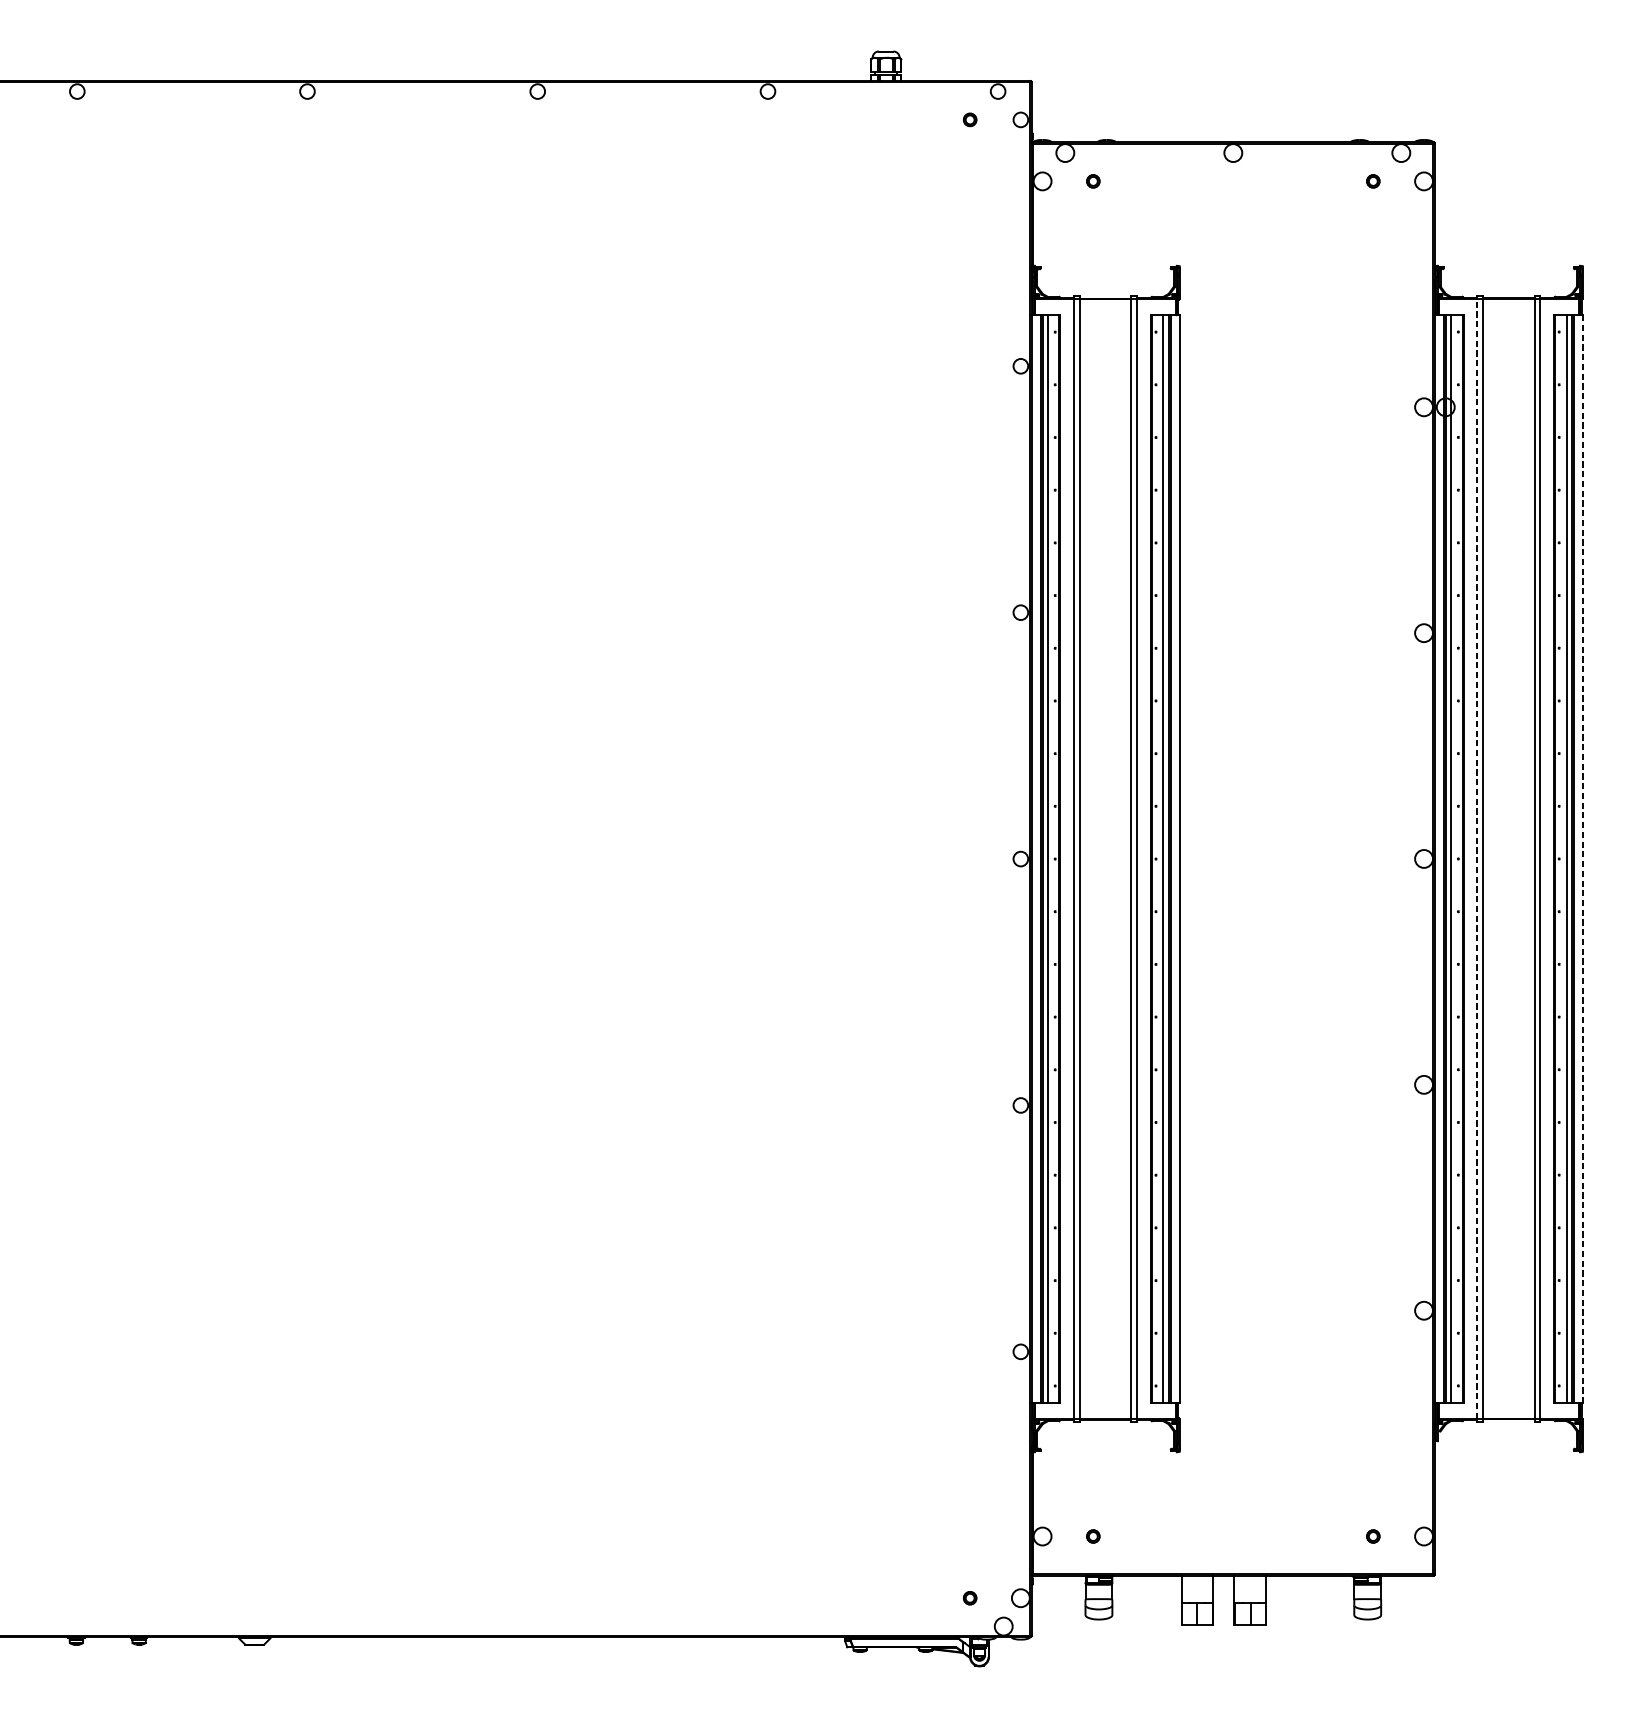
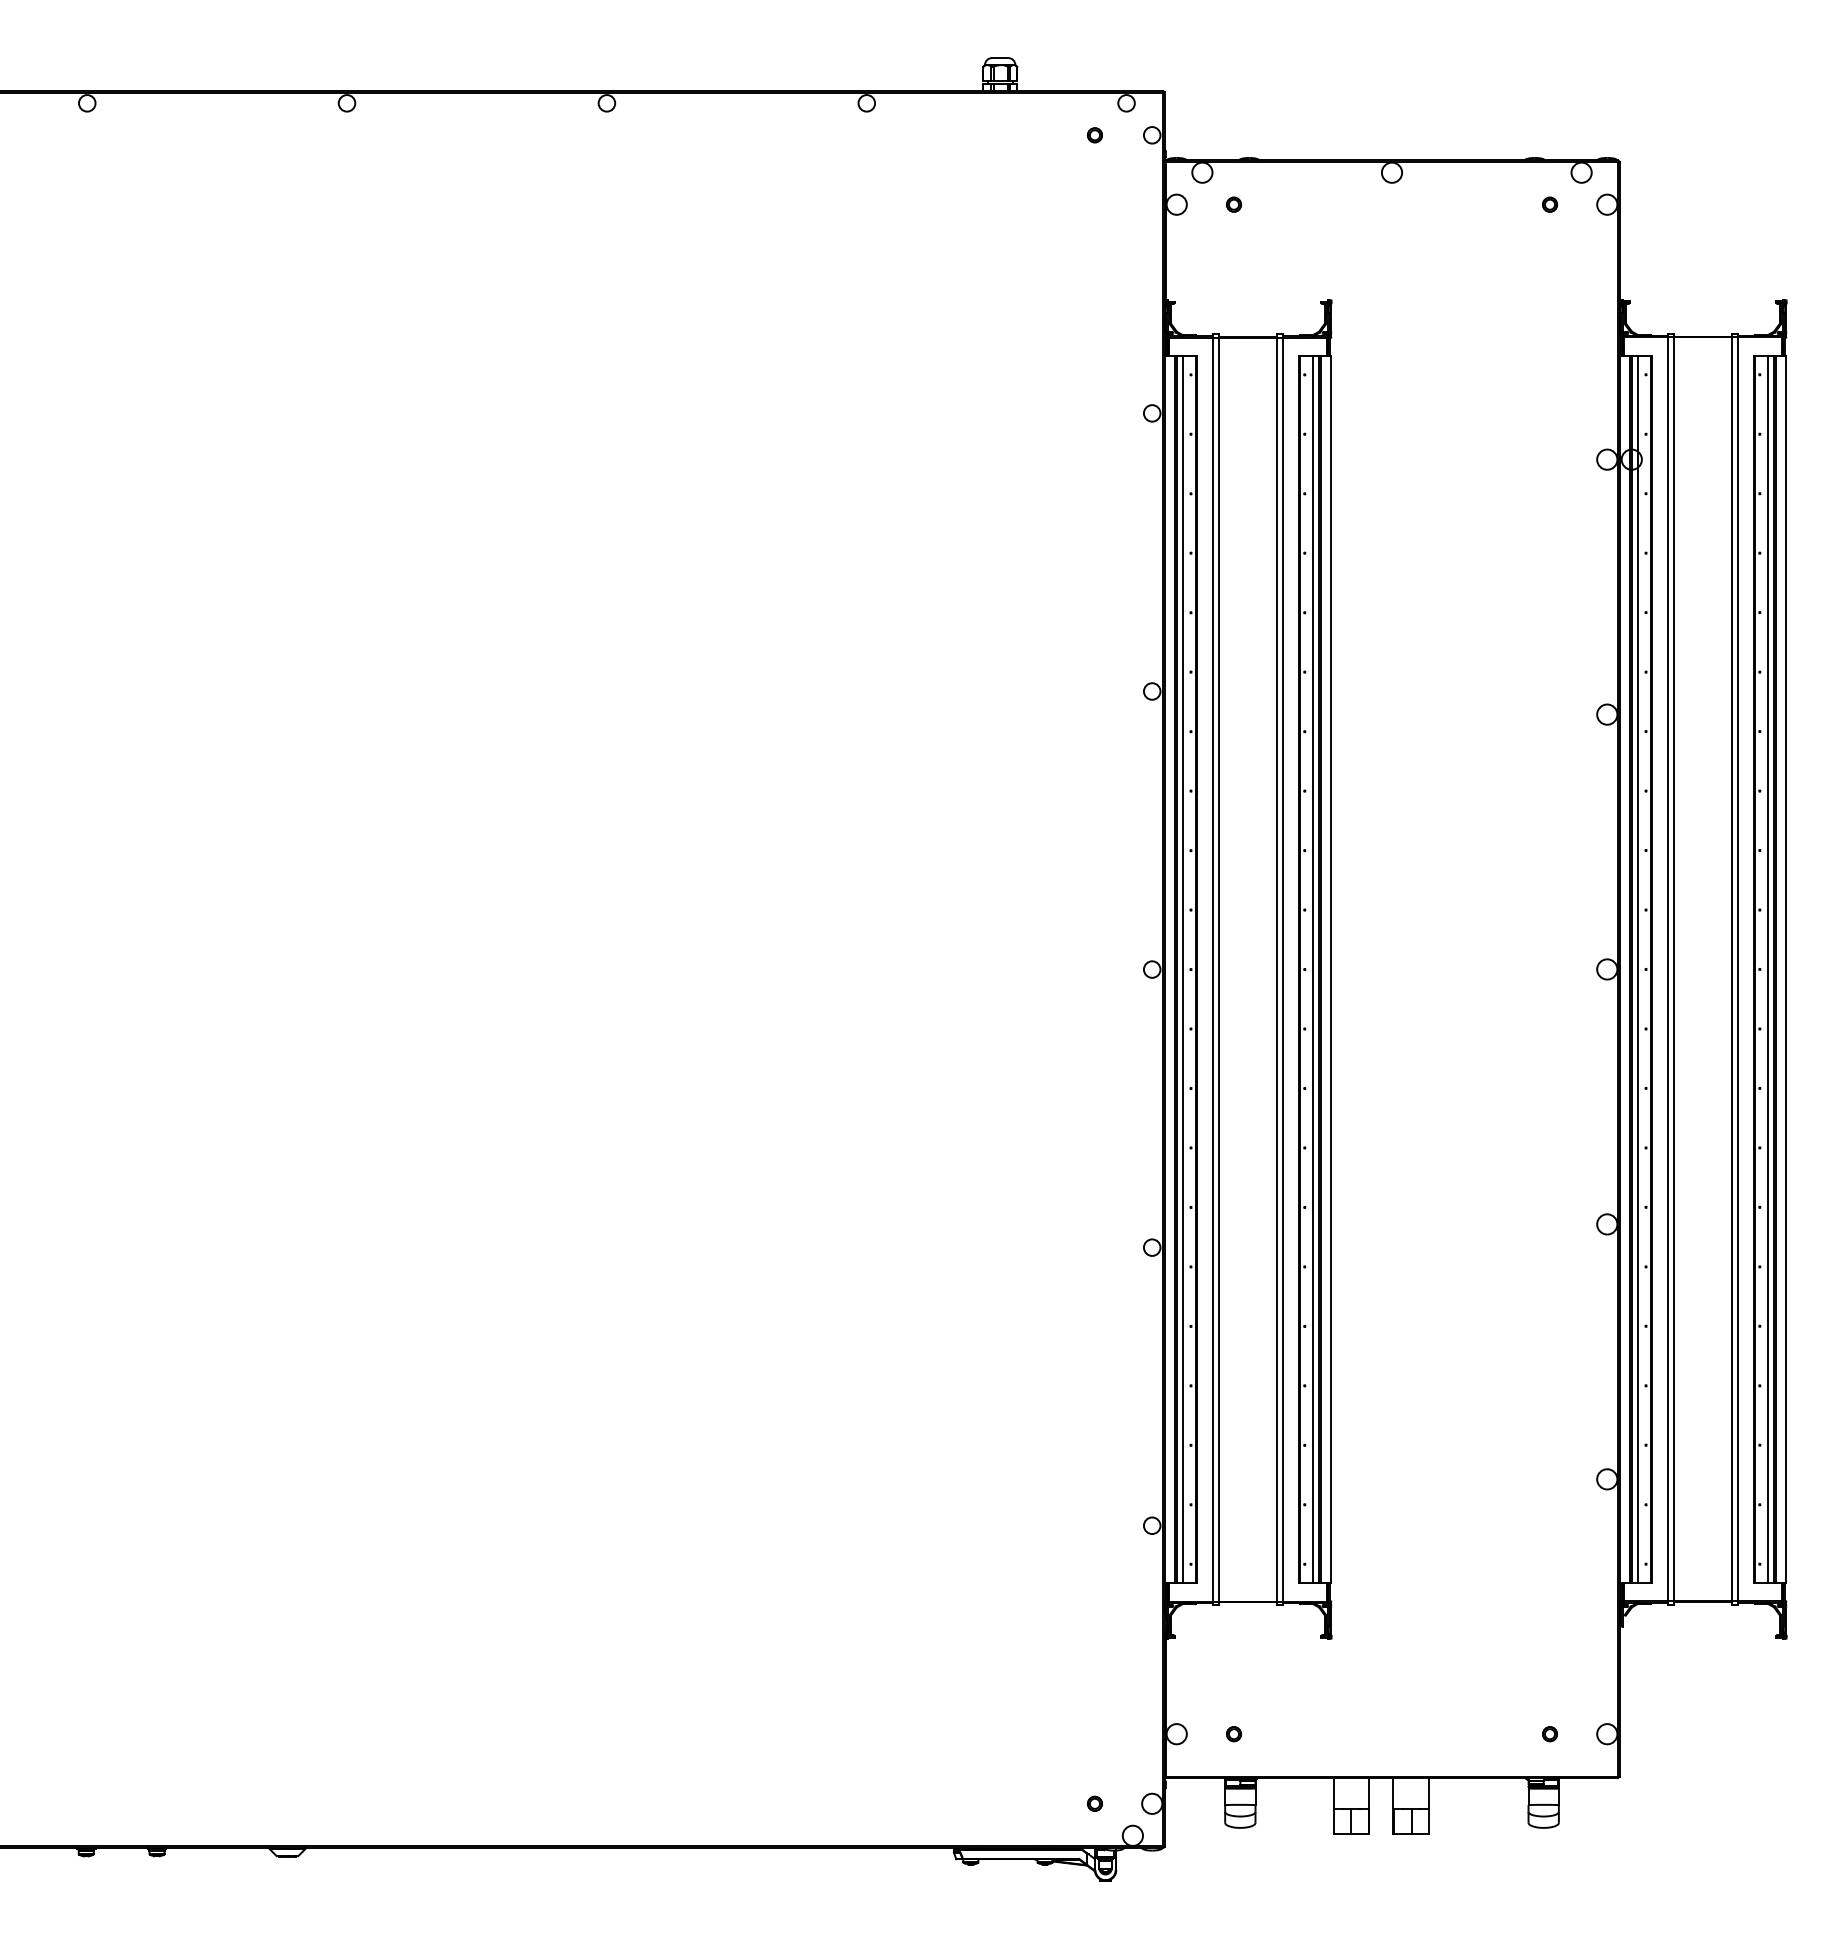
line: (1477, 858) -> (1667, 968), dashed -> solid
line: (1582, 859) -> (1786, 969), dashed -> solid

